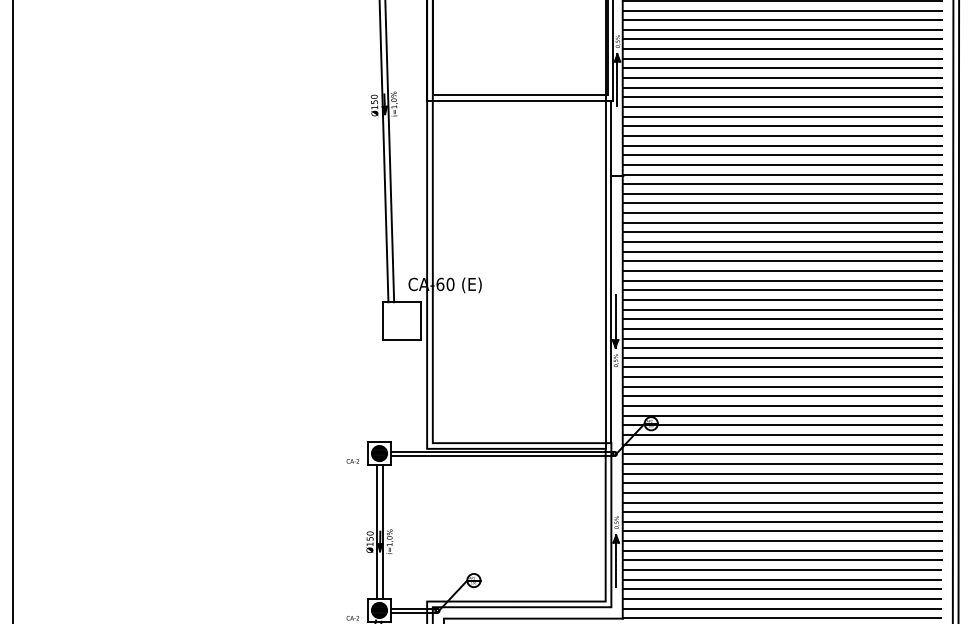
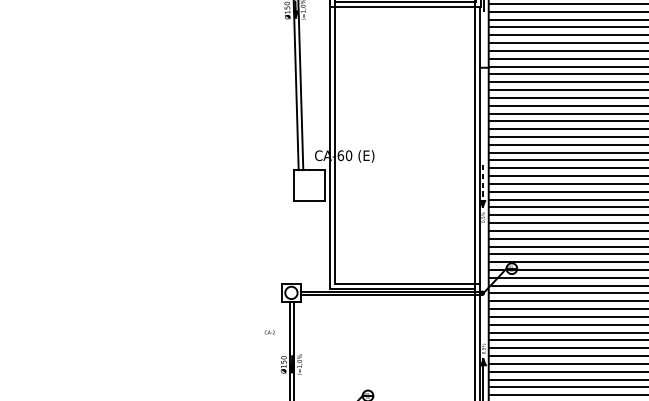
line: (615, 322) -> (482, 186), solid -> dashed
hatch: (379, 453) -> (291, 292), removed
text: (352, 461) -> (269, 332), moved

